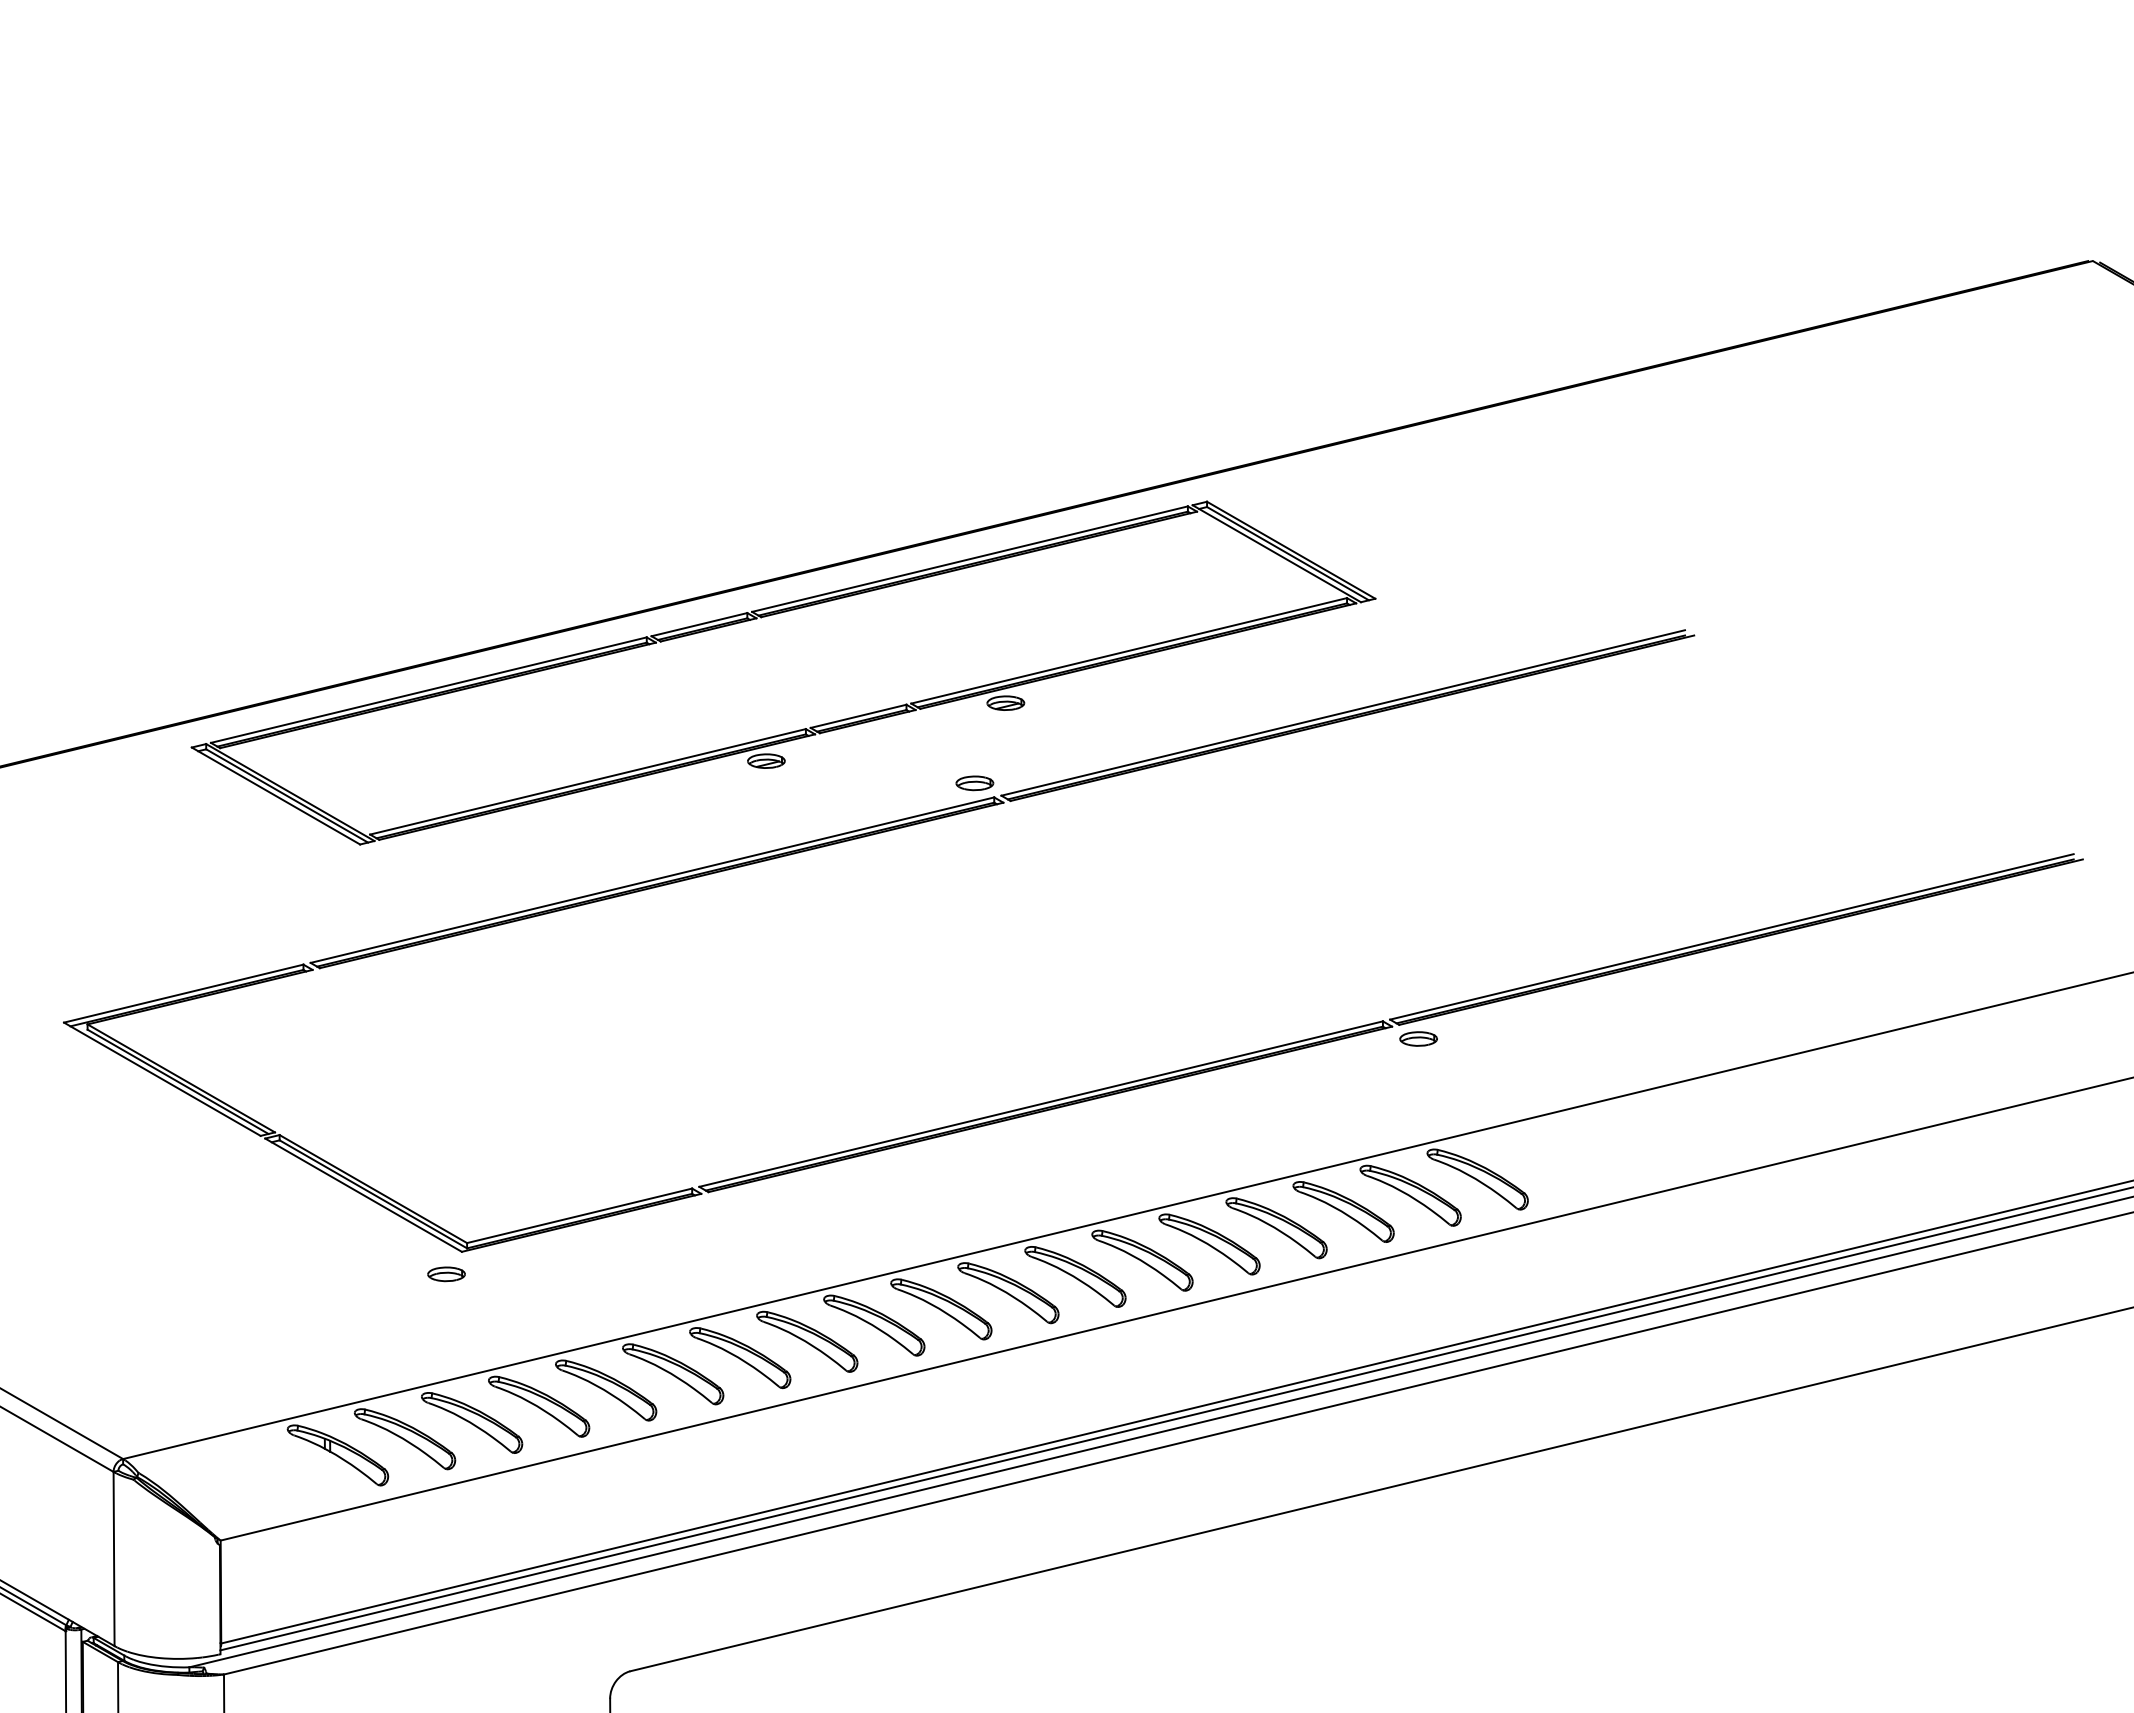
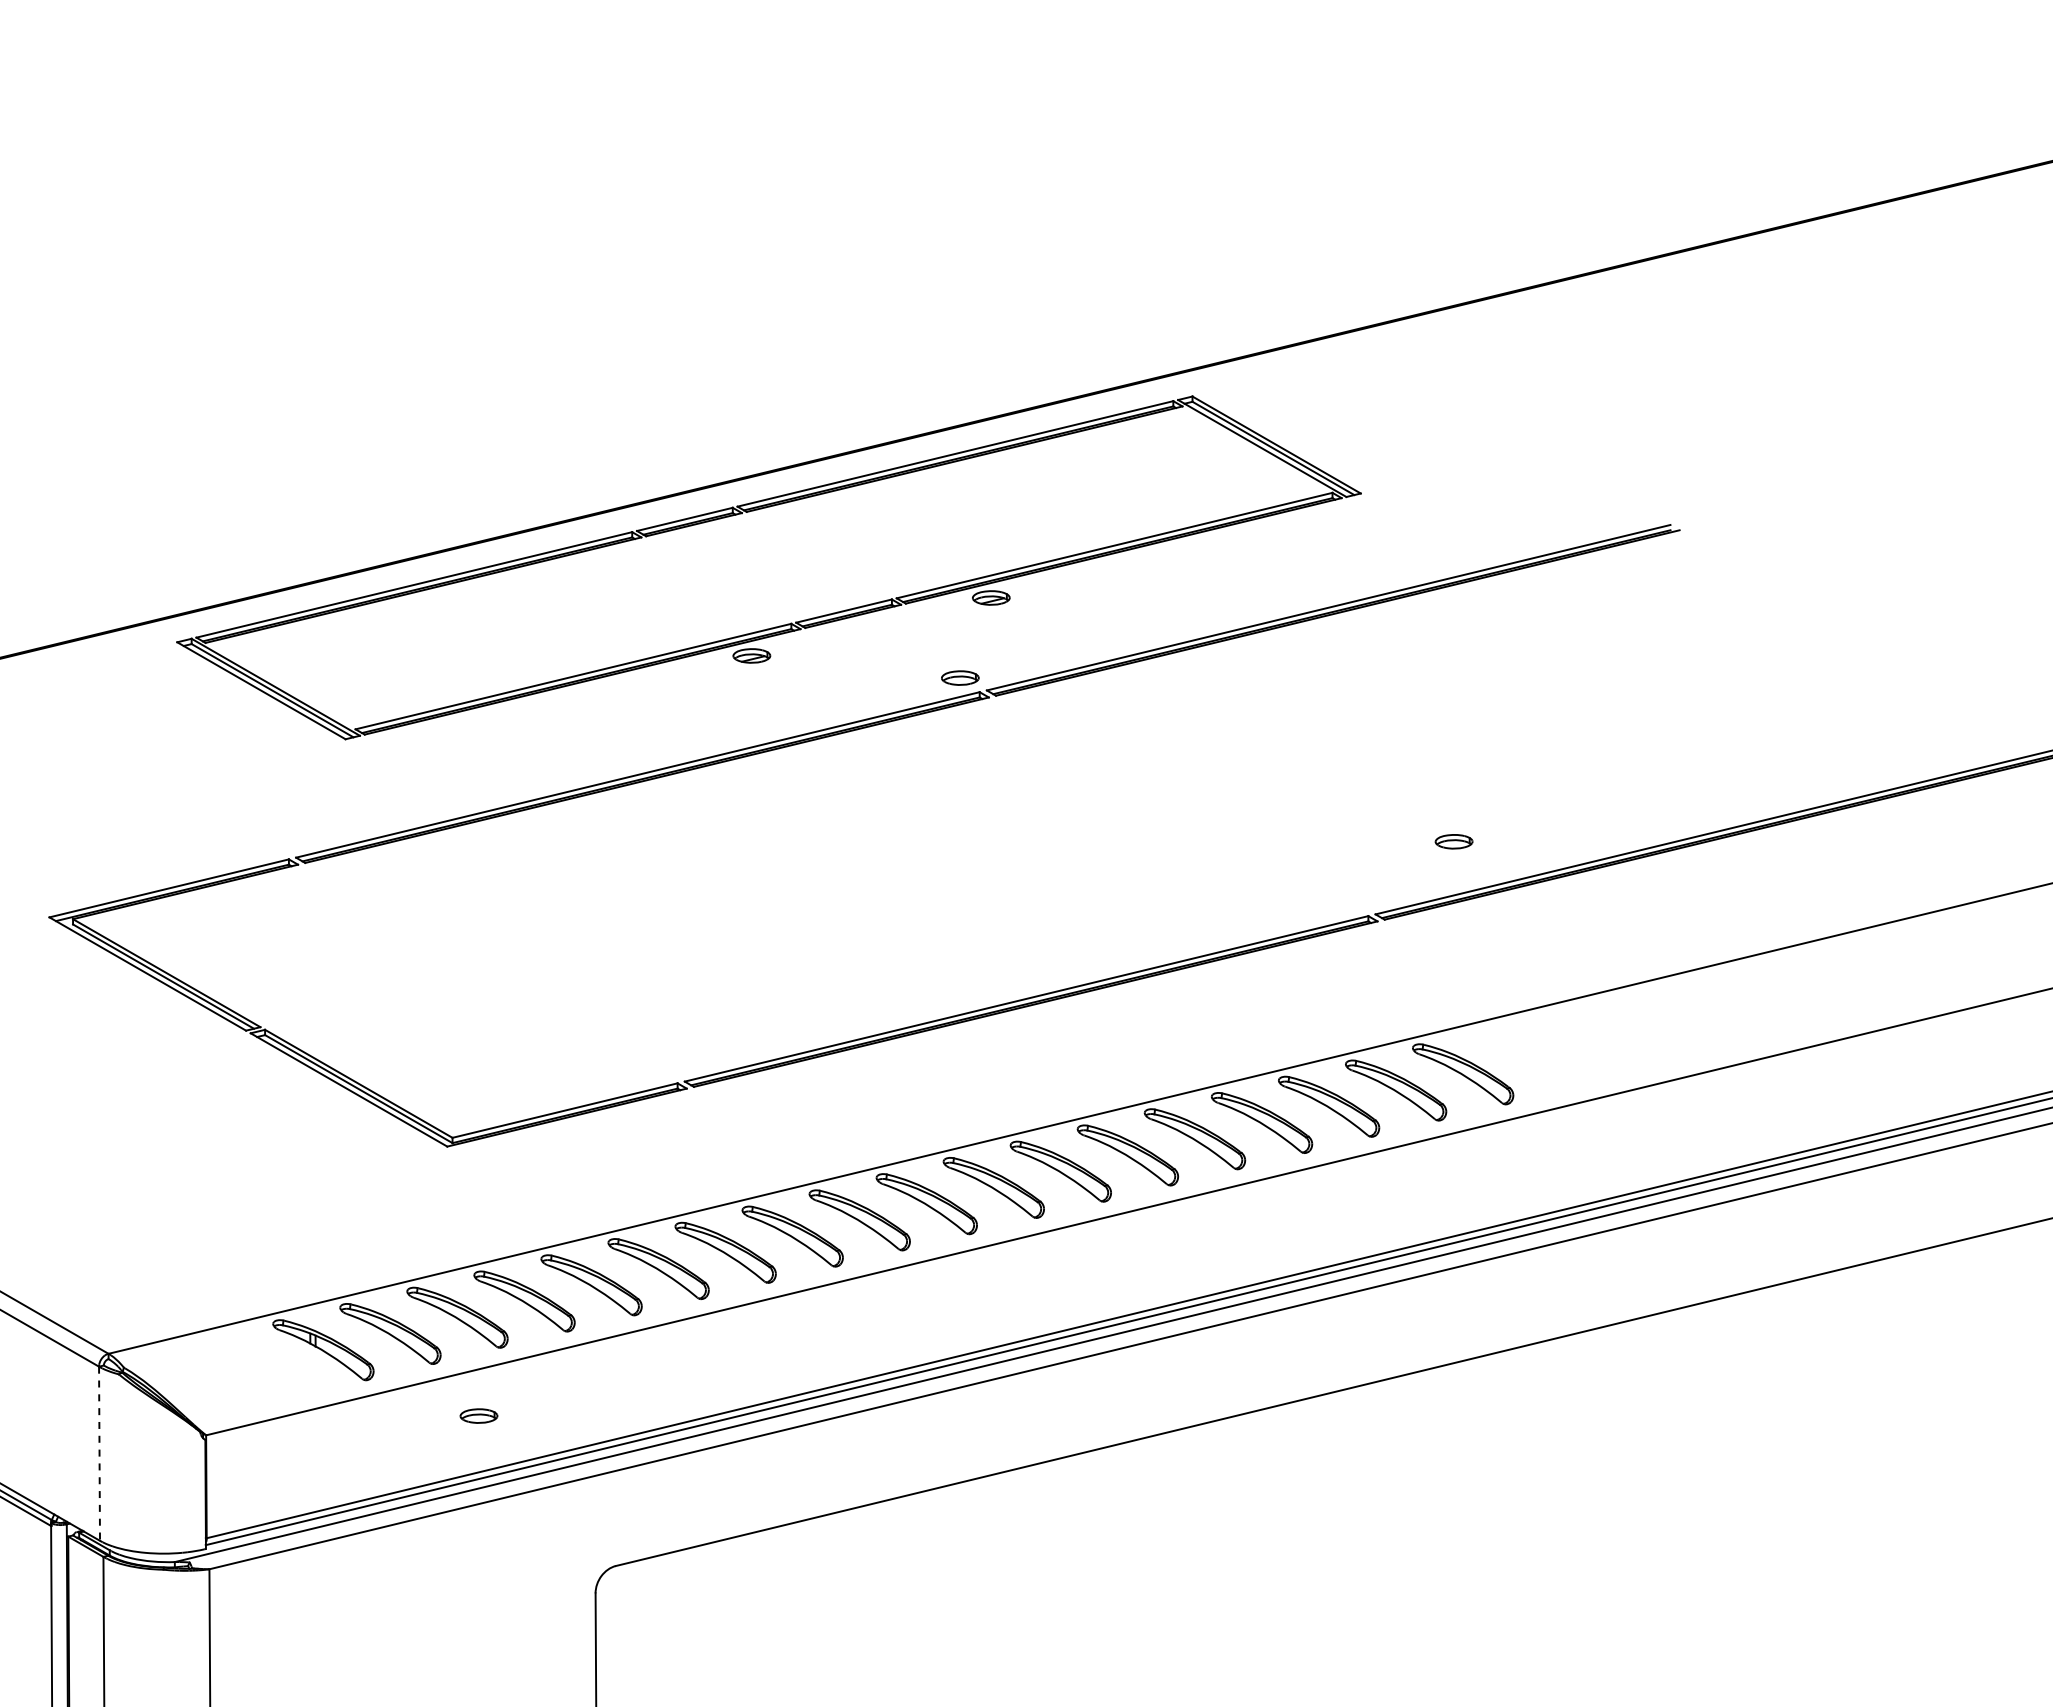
part: (1418, 1038) -> (1453, 841), moved
part: (446, 1274) -> (478, 1416), moved
line: (114, 1559) -> (99, 1454), solid -> dashed

